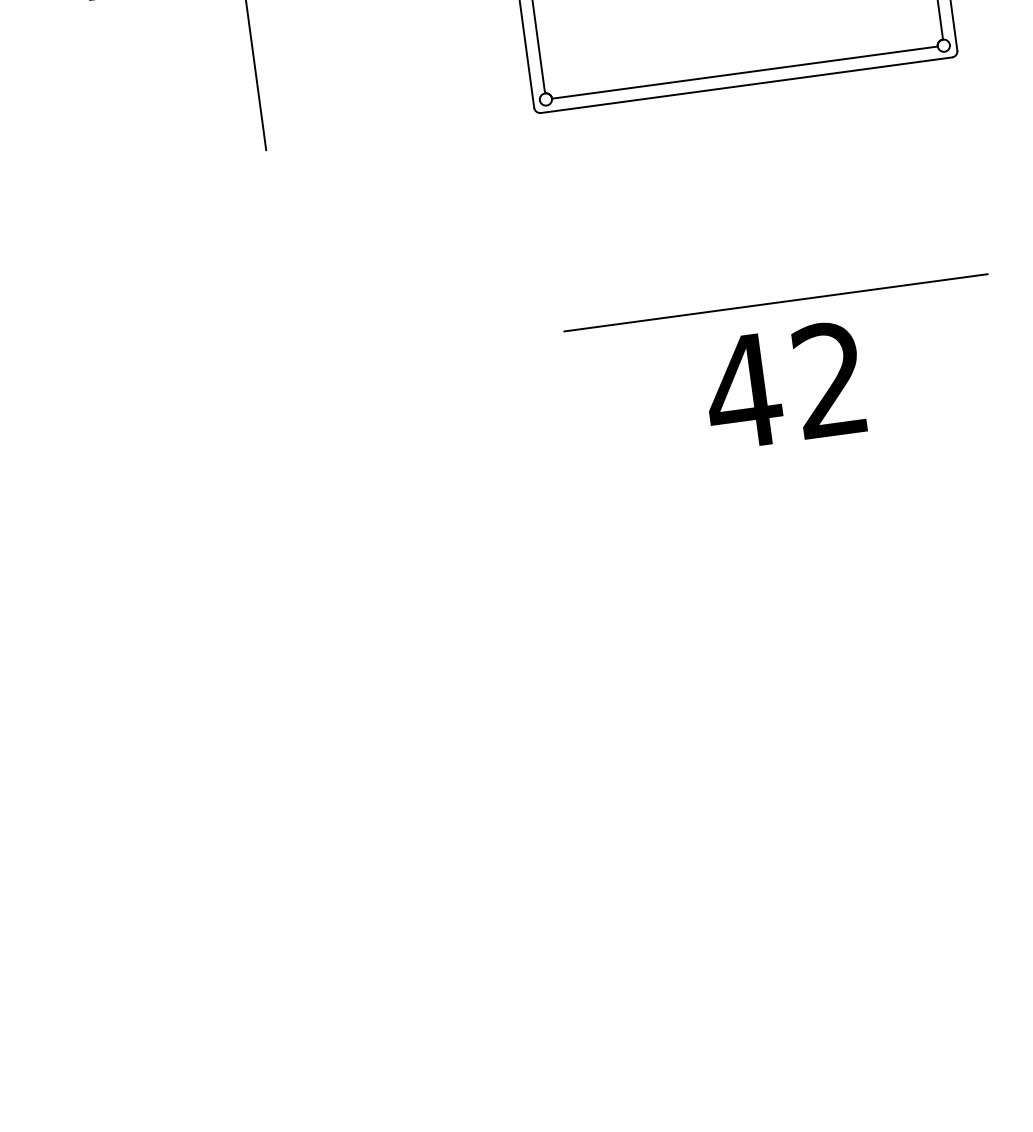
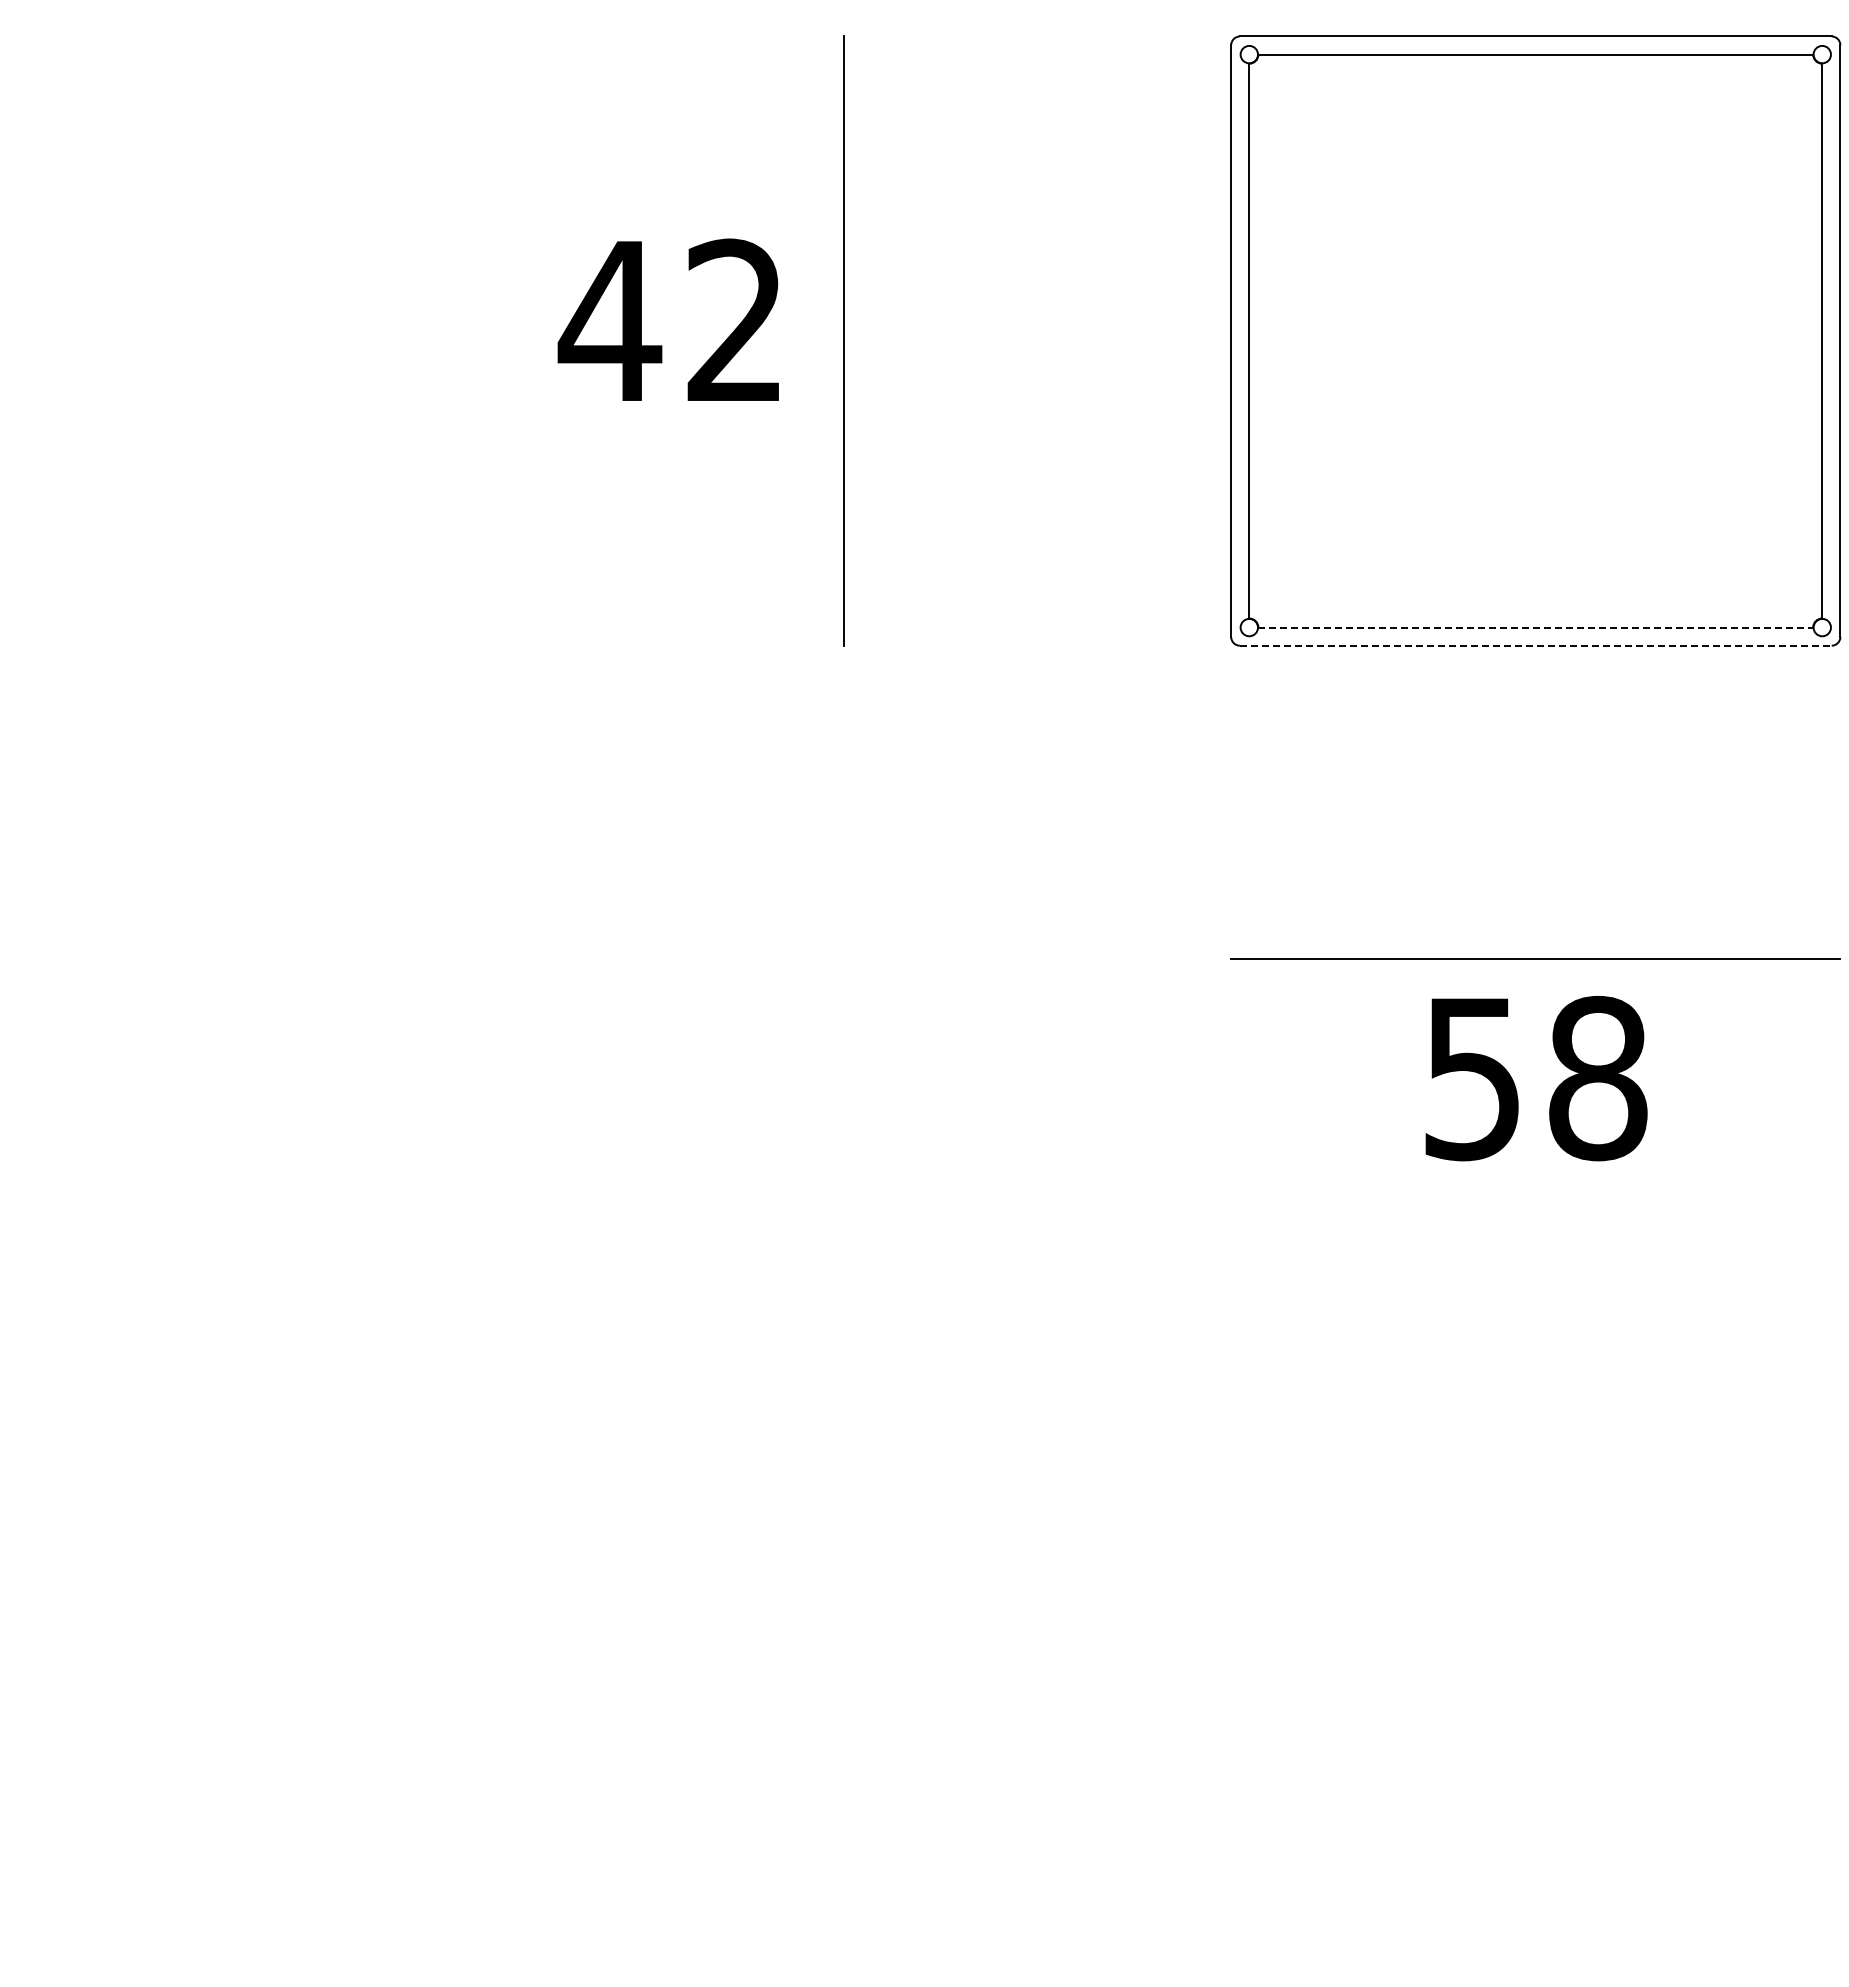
line: (745, 72) -> (1536, 627), solid -> dashed
line: (746, 85) -> (1535, 645), solid -> dashed
text: (785, 386) -> (1533, 1078), 42 -> 58

